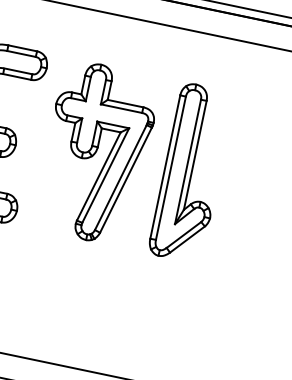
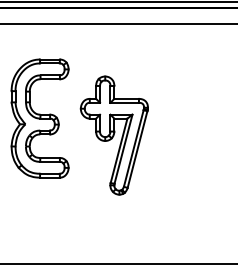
part: (95, 152) -> (113, 135), moved
part: (190, 172) -> (178, 118), removed

